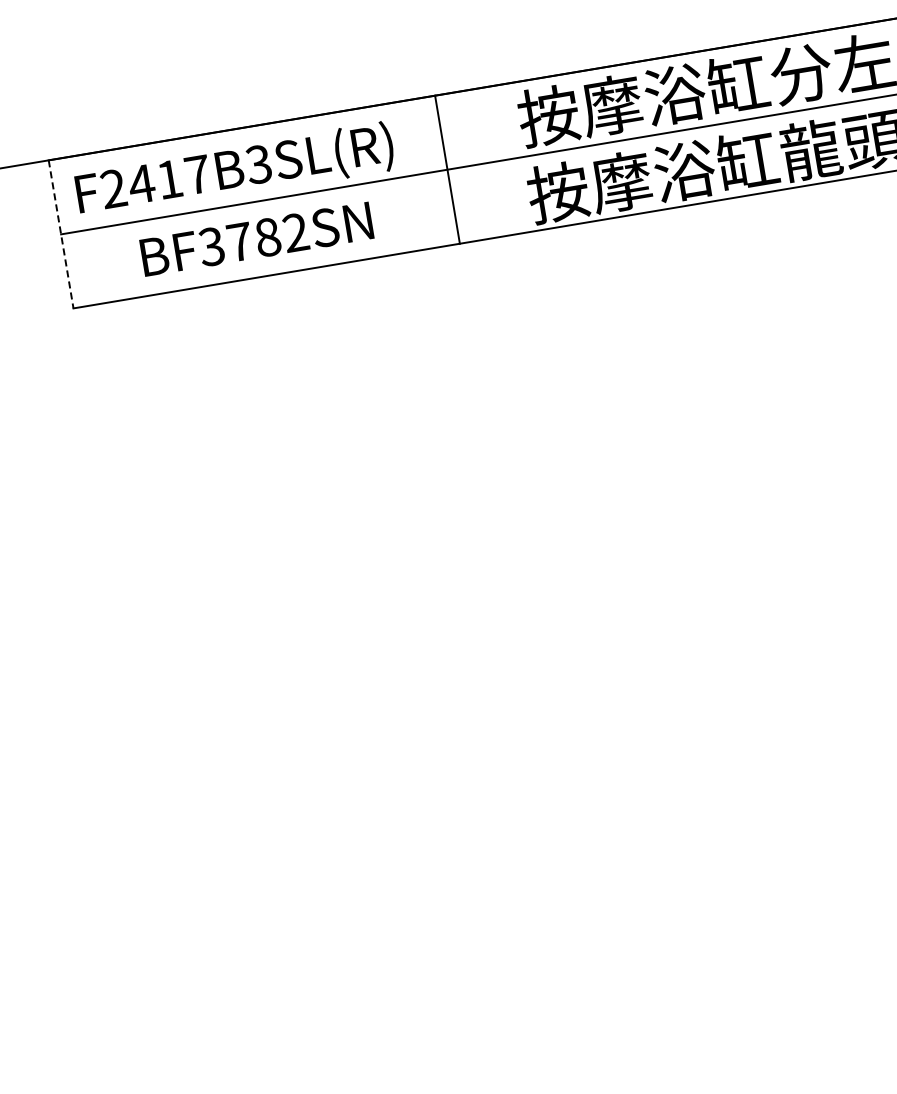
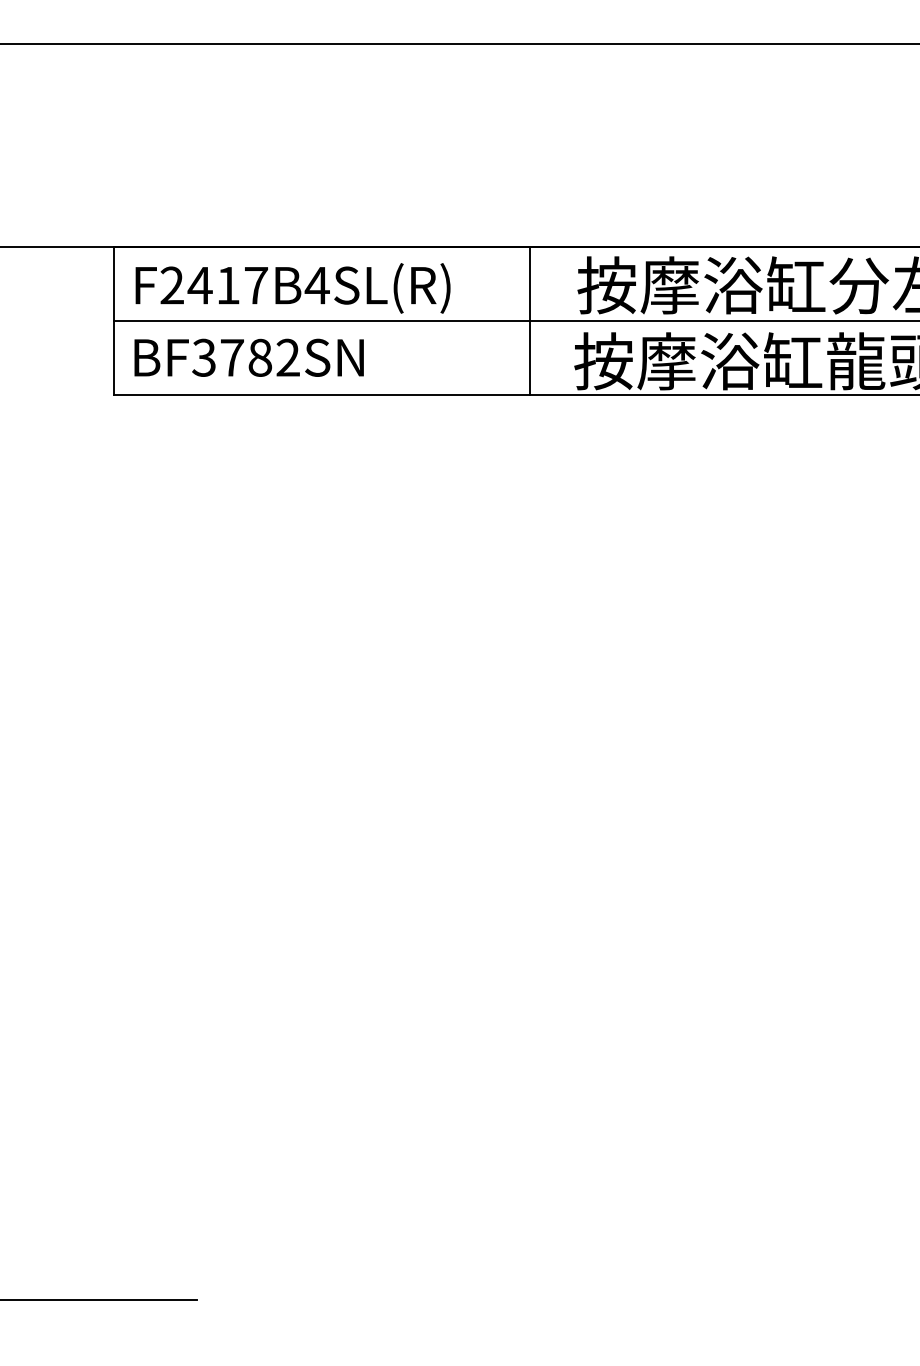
text: (258, 164) -> (316, 285), F2417B3SL(R) -> F2417B4SL(R)
line: (447, 169) -> (529, 321), moved
line: (60, 234) -> (113, 321), dashed -> solid
text: (256, 239) -> (248, 357), moved

